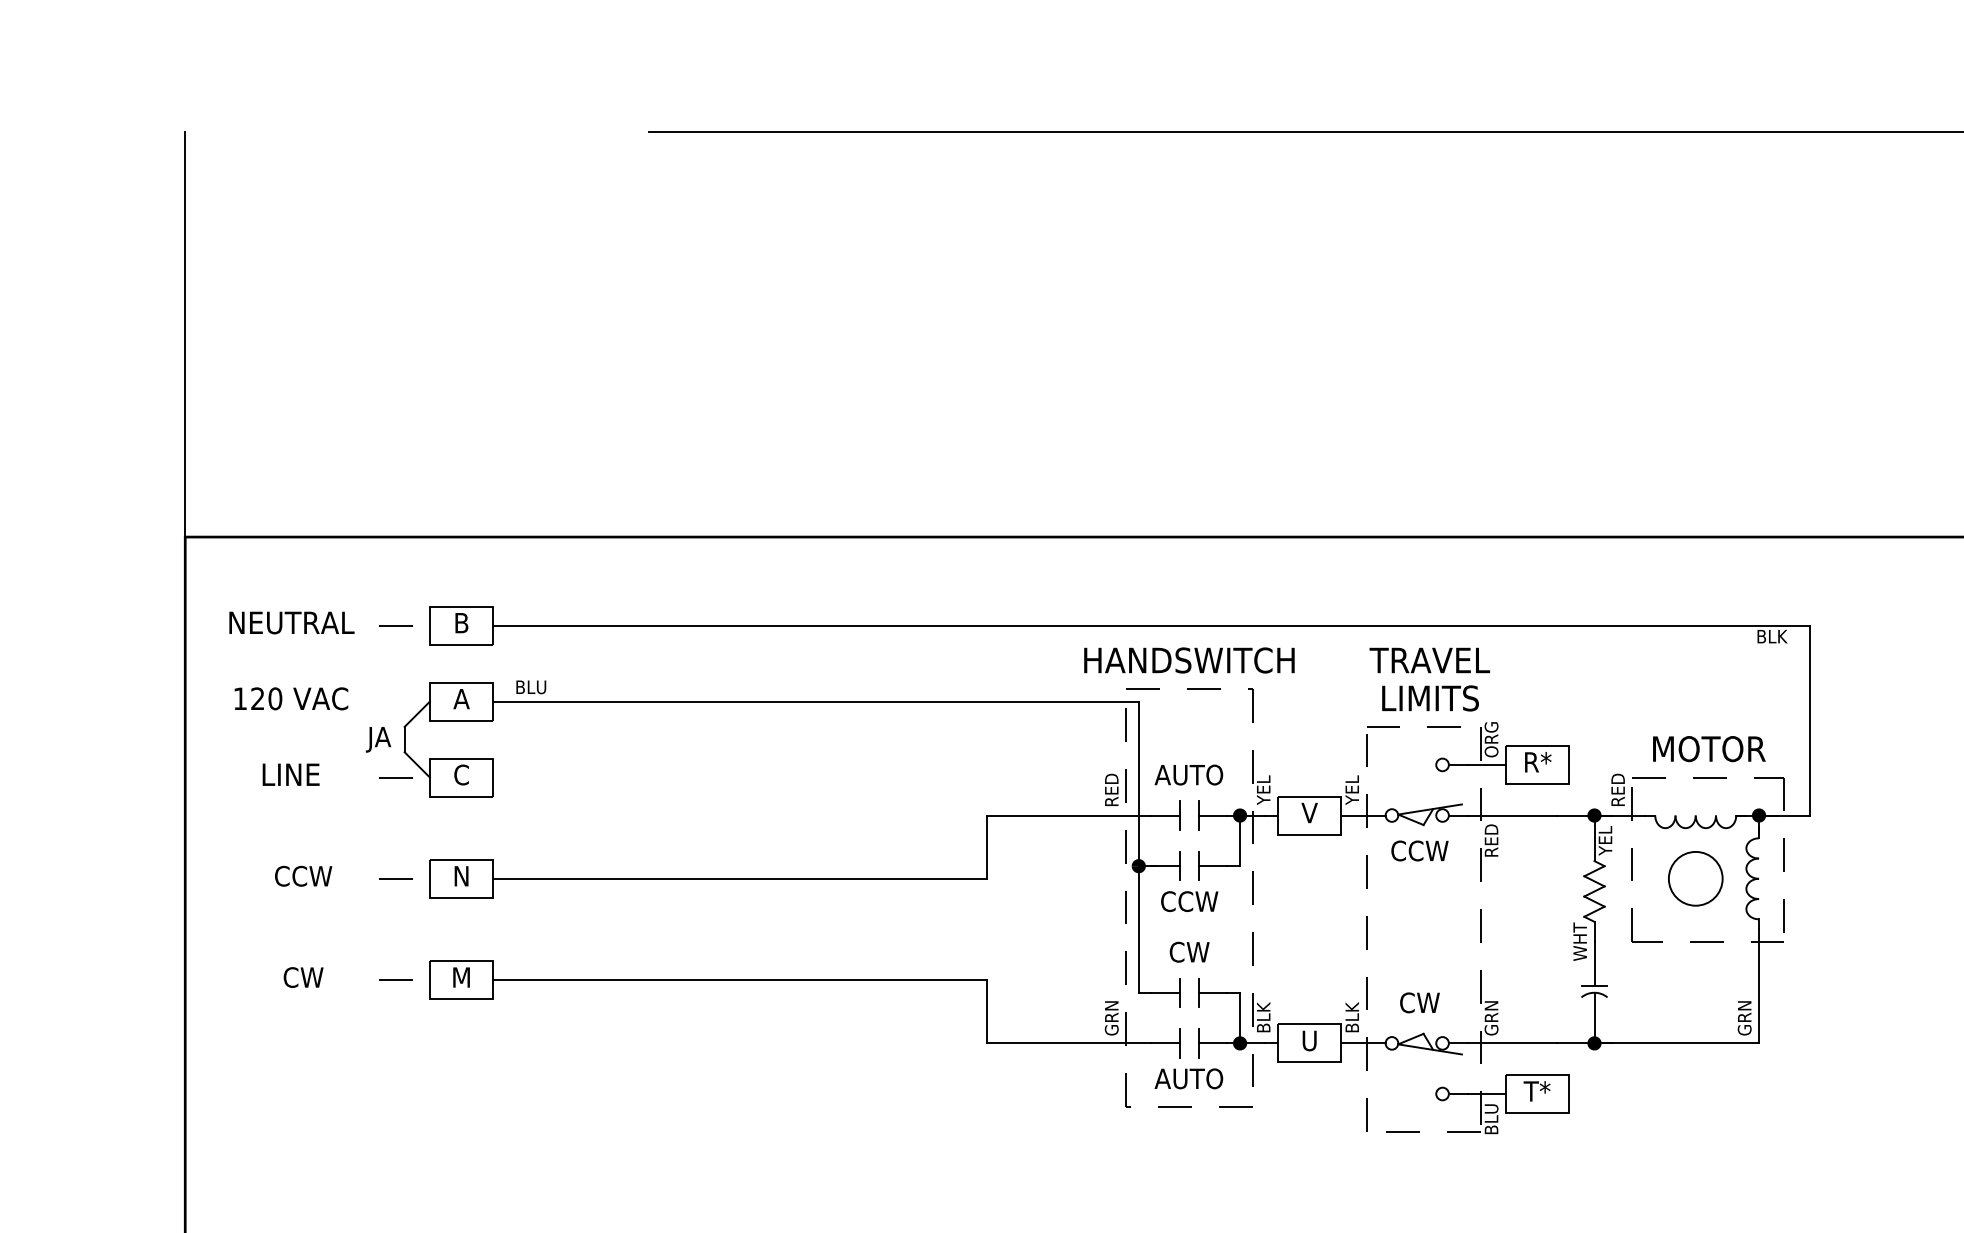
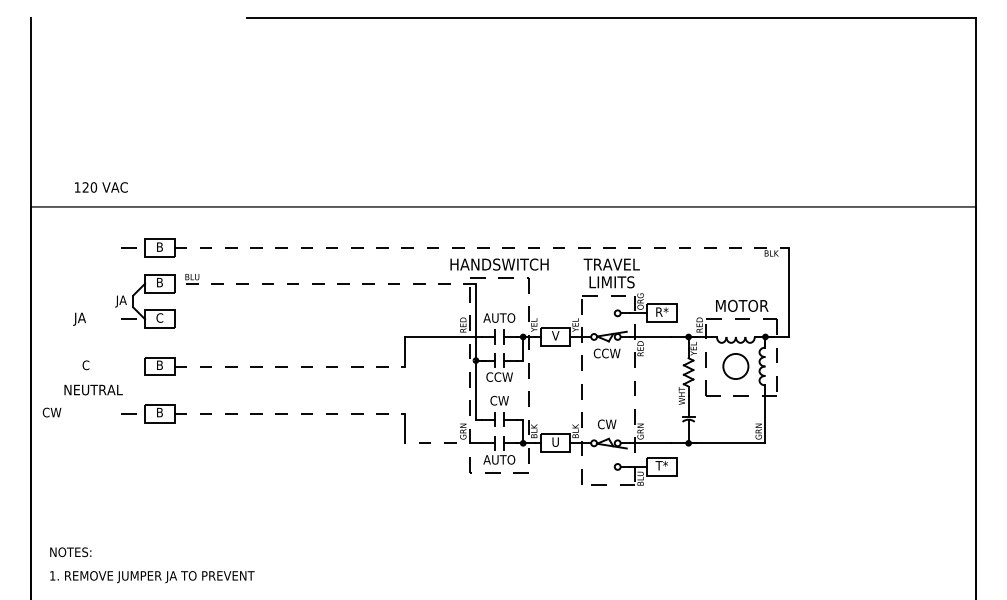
text: (291, 621) -> (93, 389), moved
line: (1152, 626) -> (482, 248), solid -> dashed
text: (291, 698) -> (101, 187), moved
text: (460, 698) -> (159, 282), A -> B
line: (816, 700) -> (325, 283), solid -> dashed
text: (291, 775) -> (80, 318), LINE -> JA
text: (460, 874) -> (159, 364), N -> B
text: (302, 876) -> (85, 365), CCW -> C
line: (394, 878) -> (128, 366), removed
line: (741, 878) -> (290, 366), solid -> dashed
text: (302, 977) -> (51, 412), moved
text: (460, 977) -> (159, 412), M -> B
line: (741, 979) -> (290, 413), solid -> dashed
line: (1067, 1043) -> (442, 443), solid -> dashed

